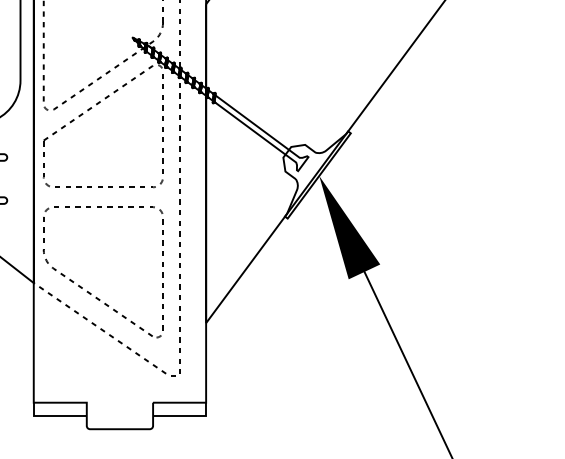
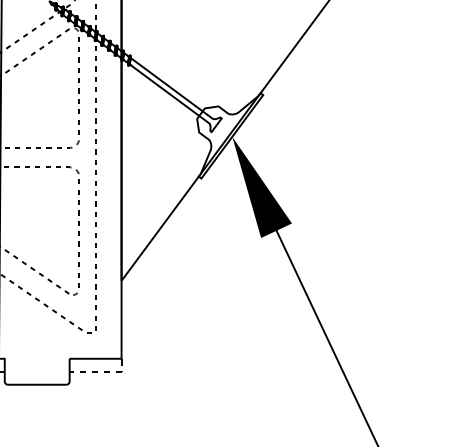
line: (186, 415) -> (102, 371), solid -> dashed

